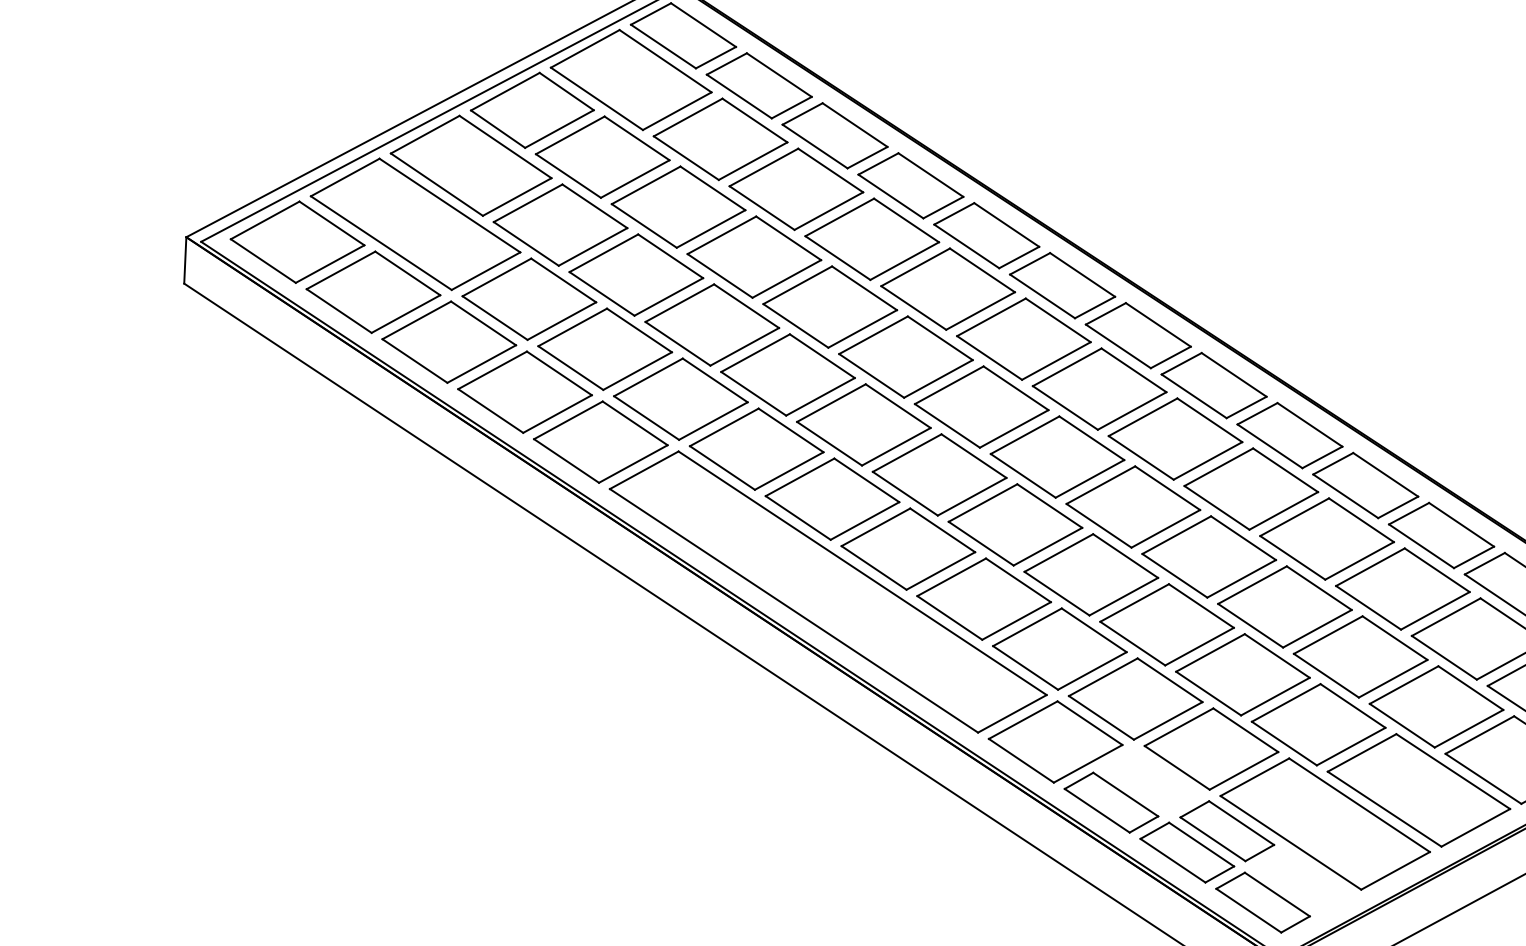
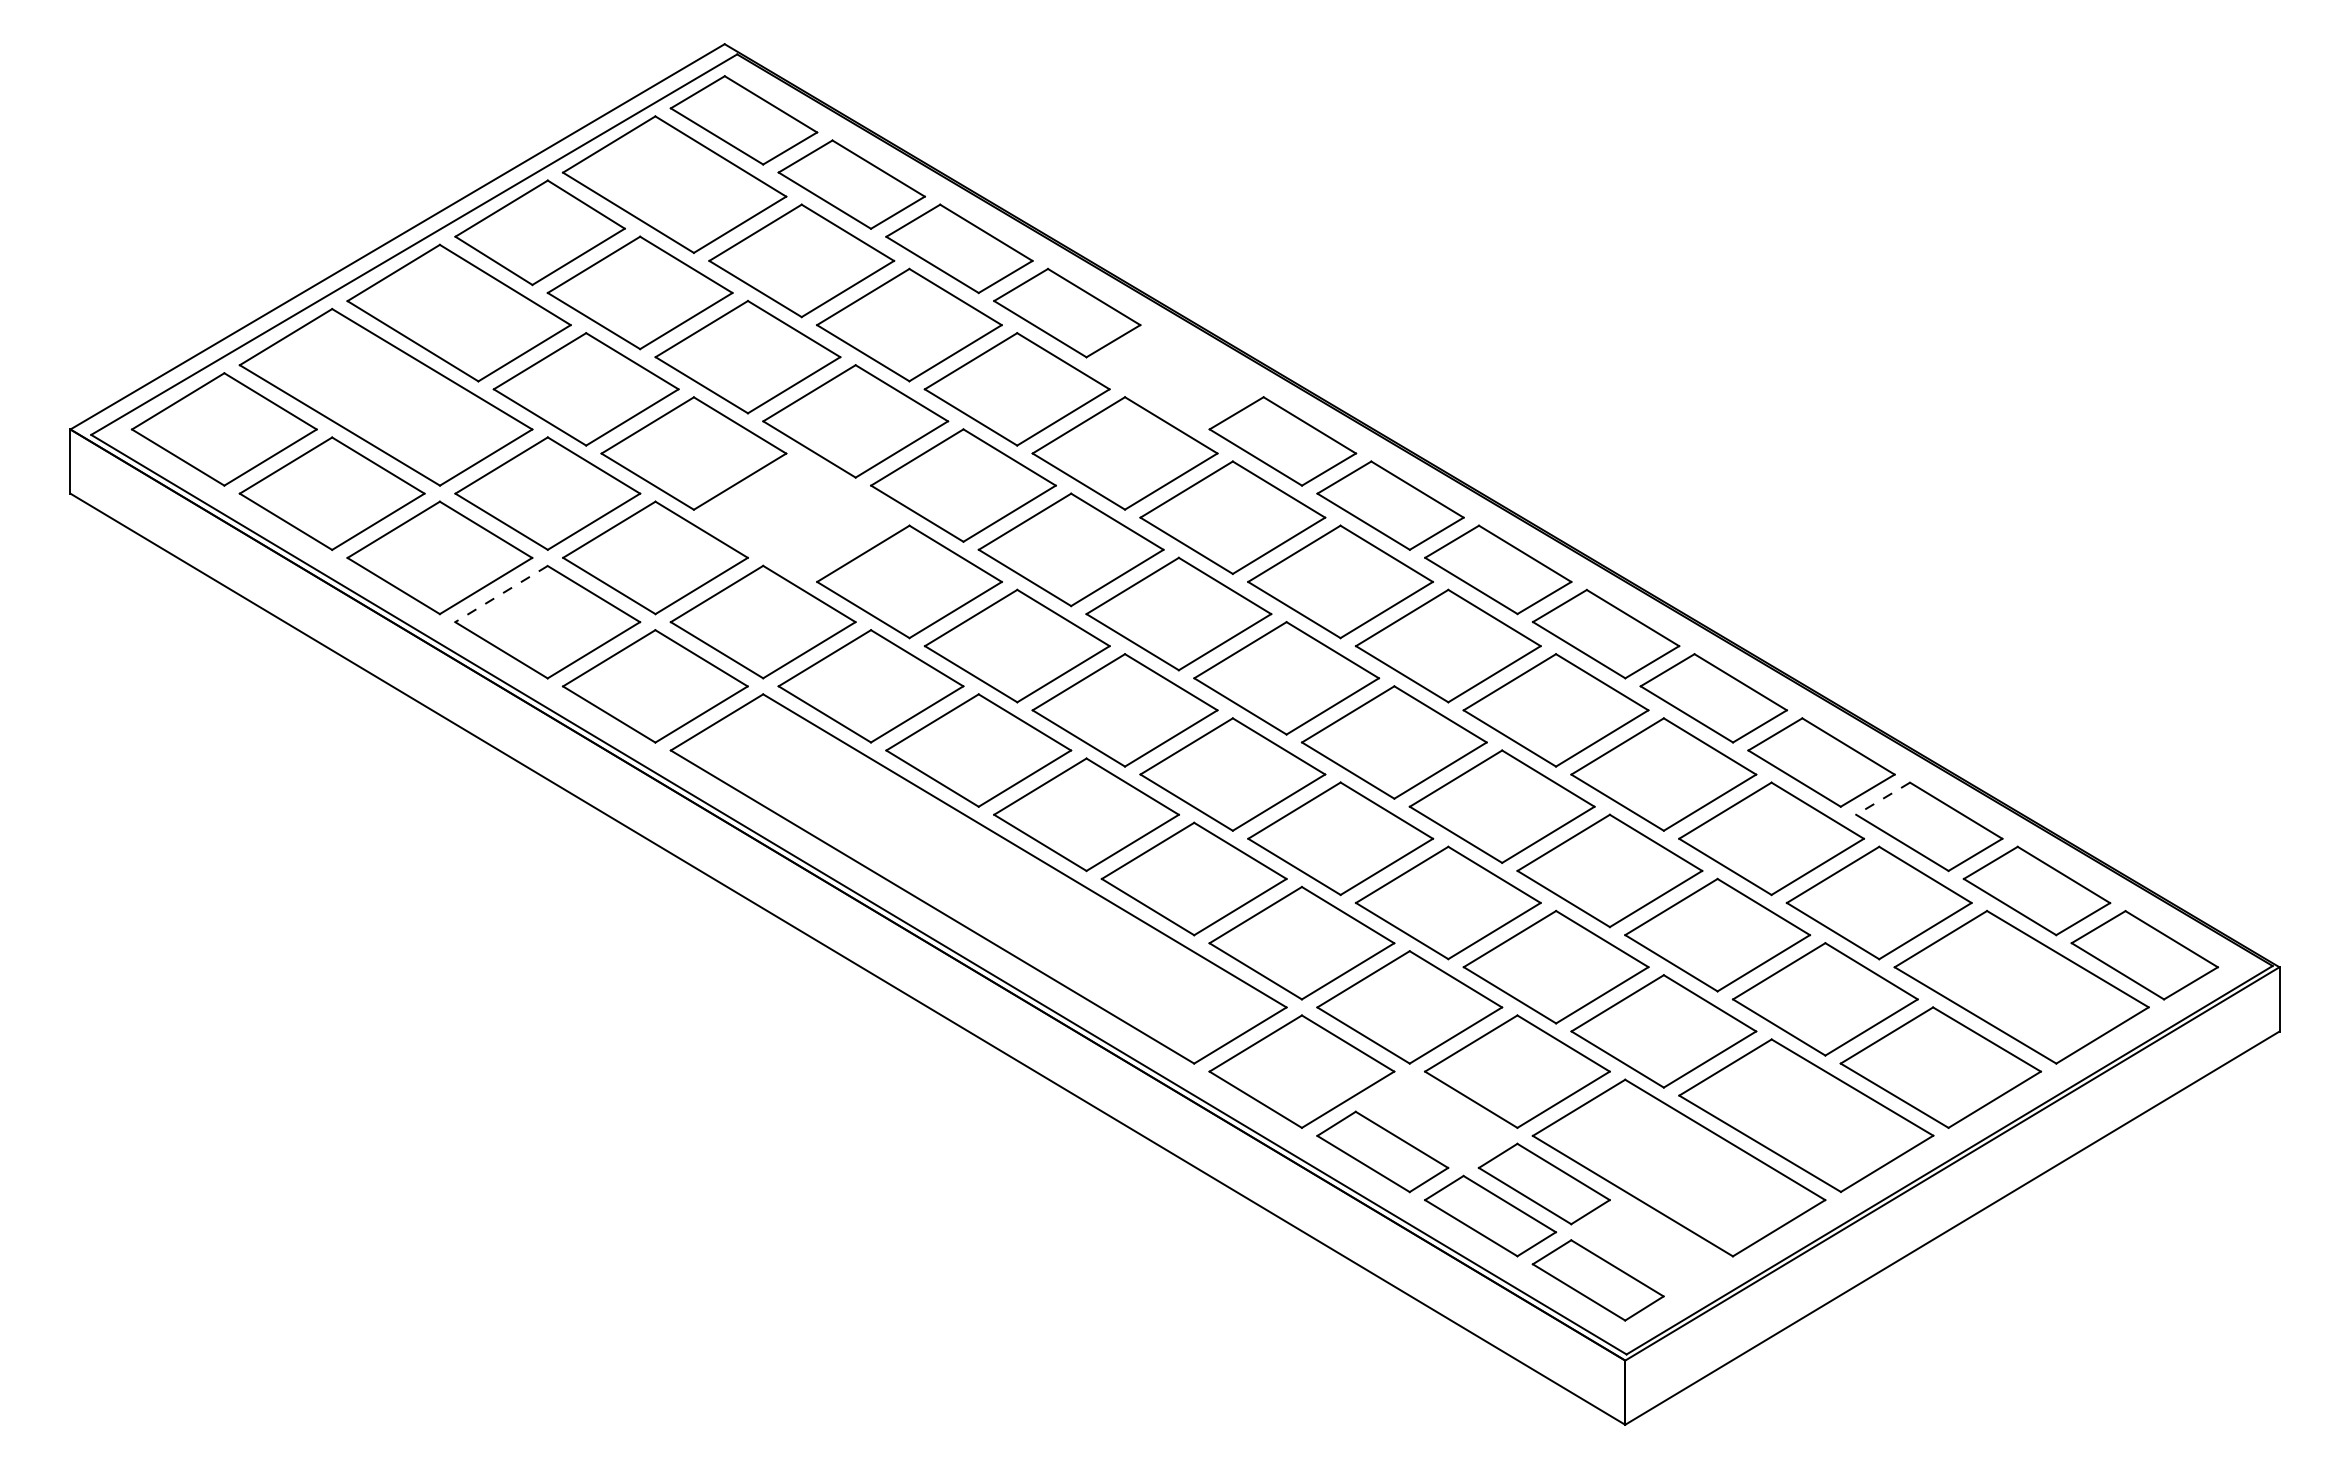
part: (986, 235) -> (1174, 377), removed
part: (712, 324) -> (801, 517), removed
line: (492, 370) -> (501, 594), solid -> dashed
line: (1484, 563) -> (1882, 798), solid -> dashed

